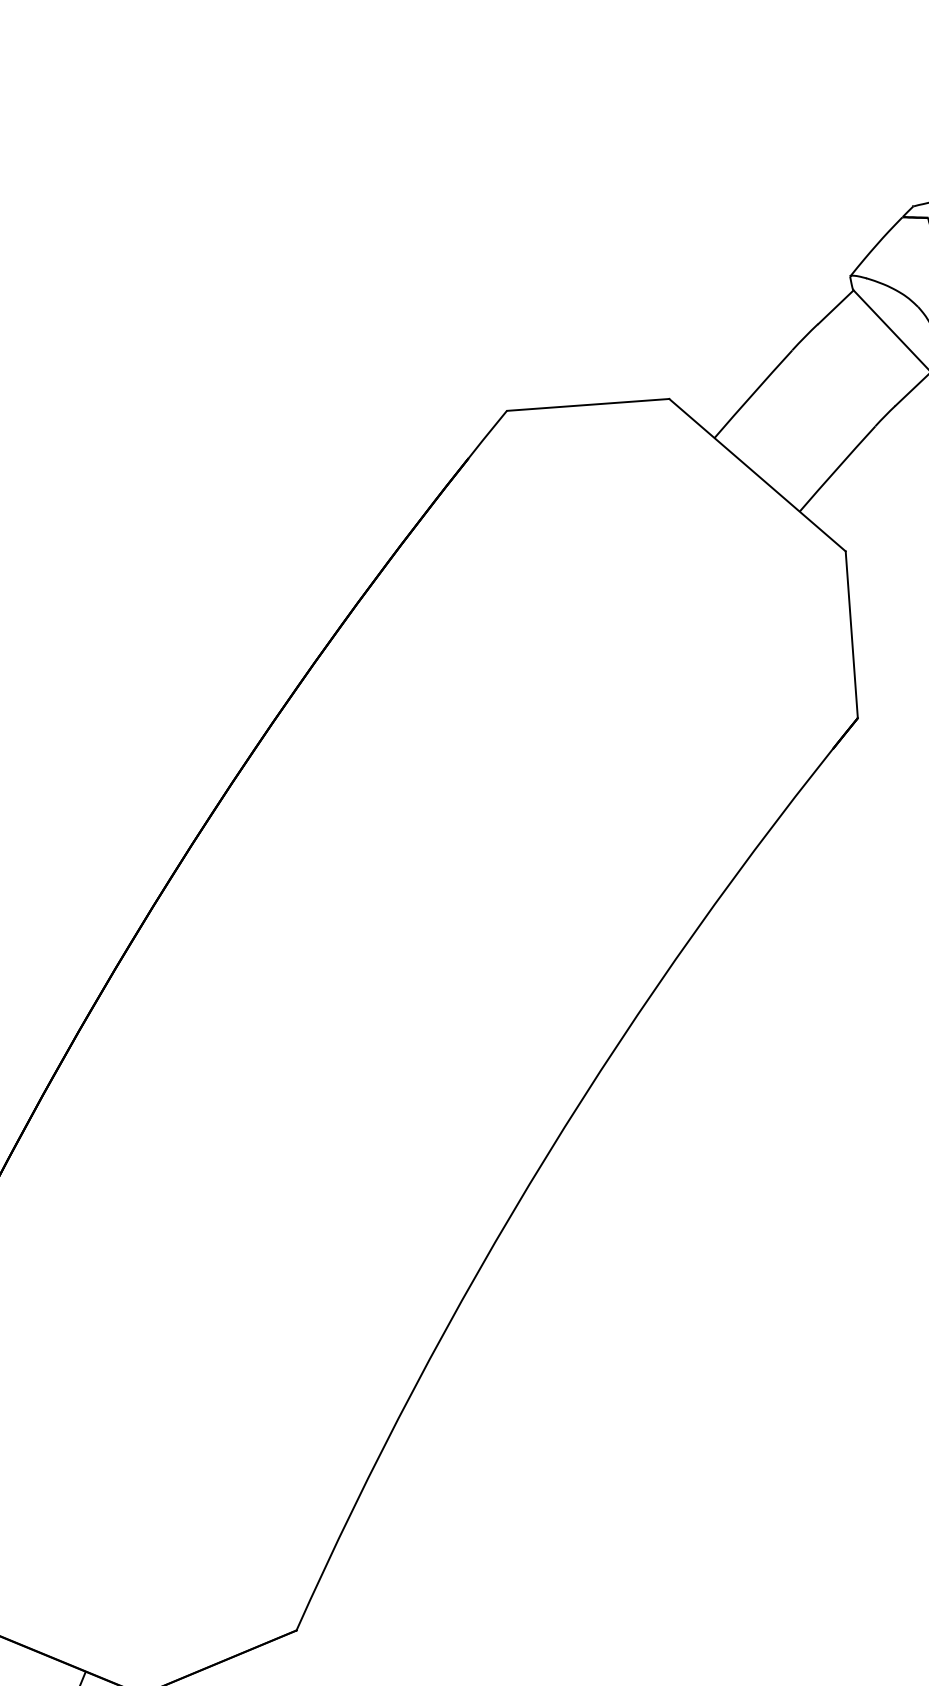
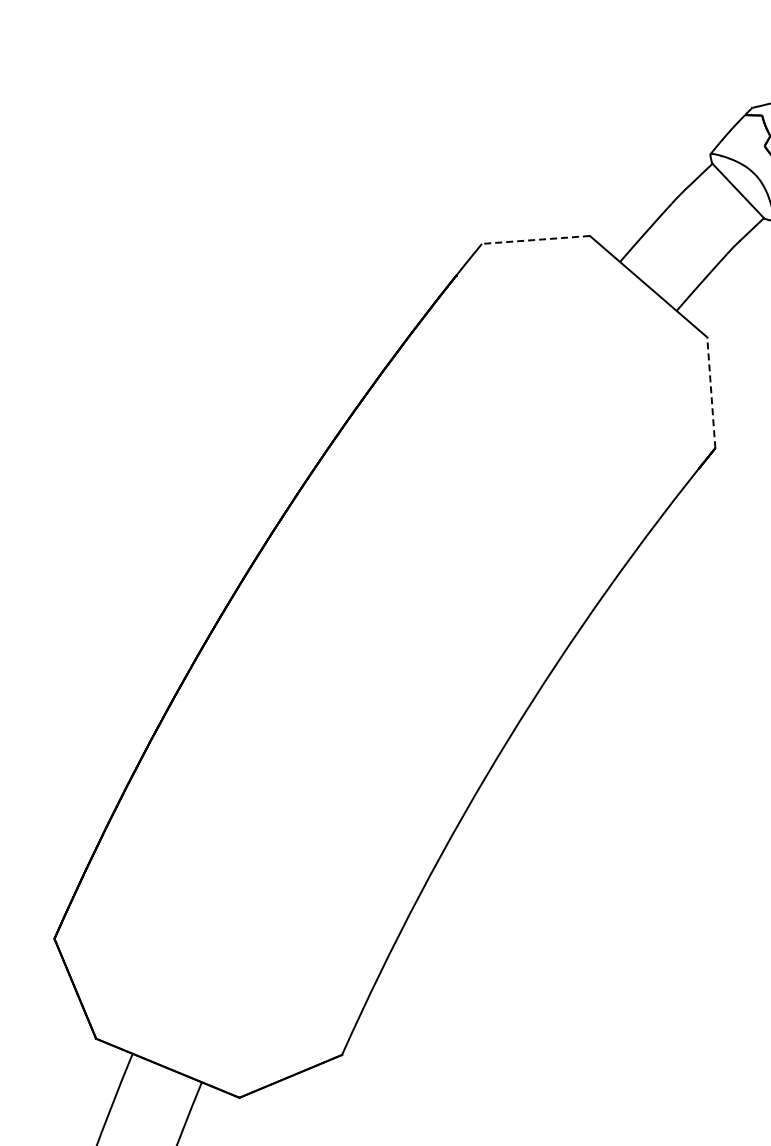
line: (587, 404) -> (535, 239), solid -> dashed
line: (852, 634) -> (711, 392), solid -> dashed

